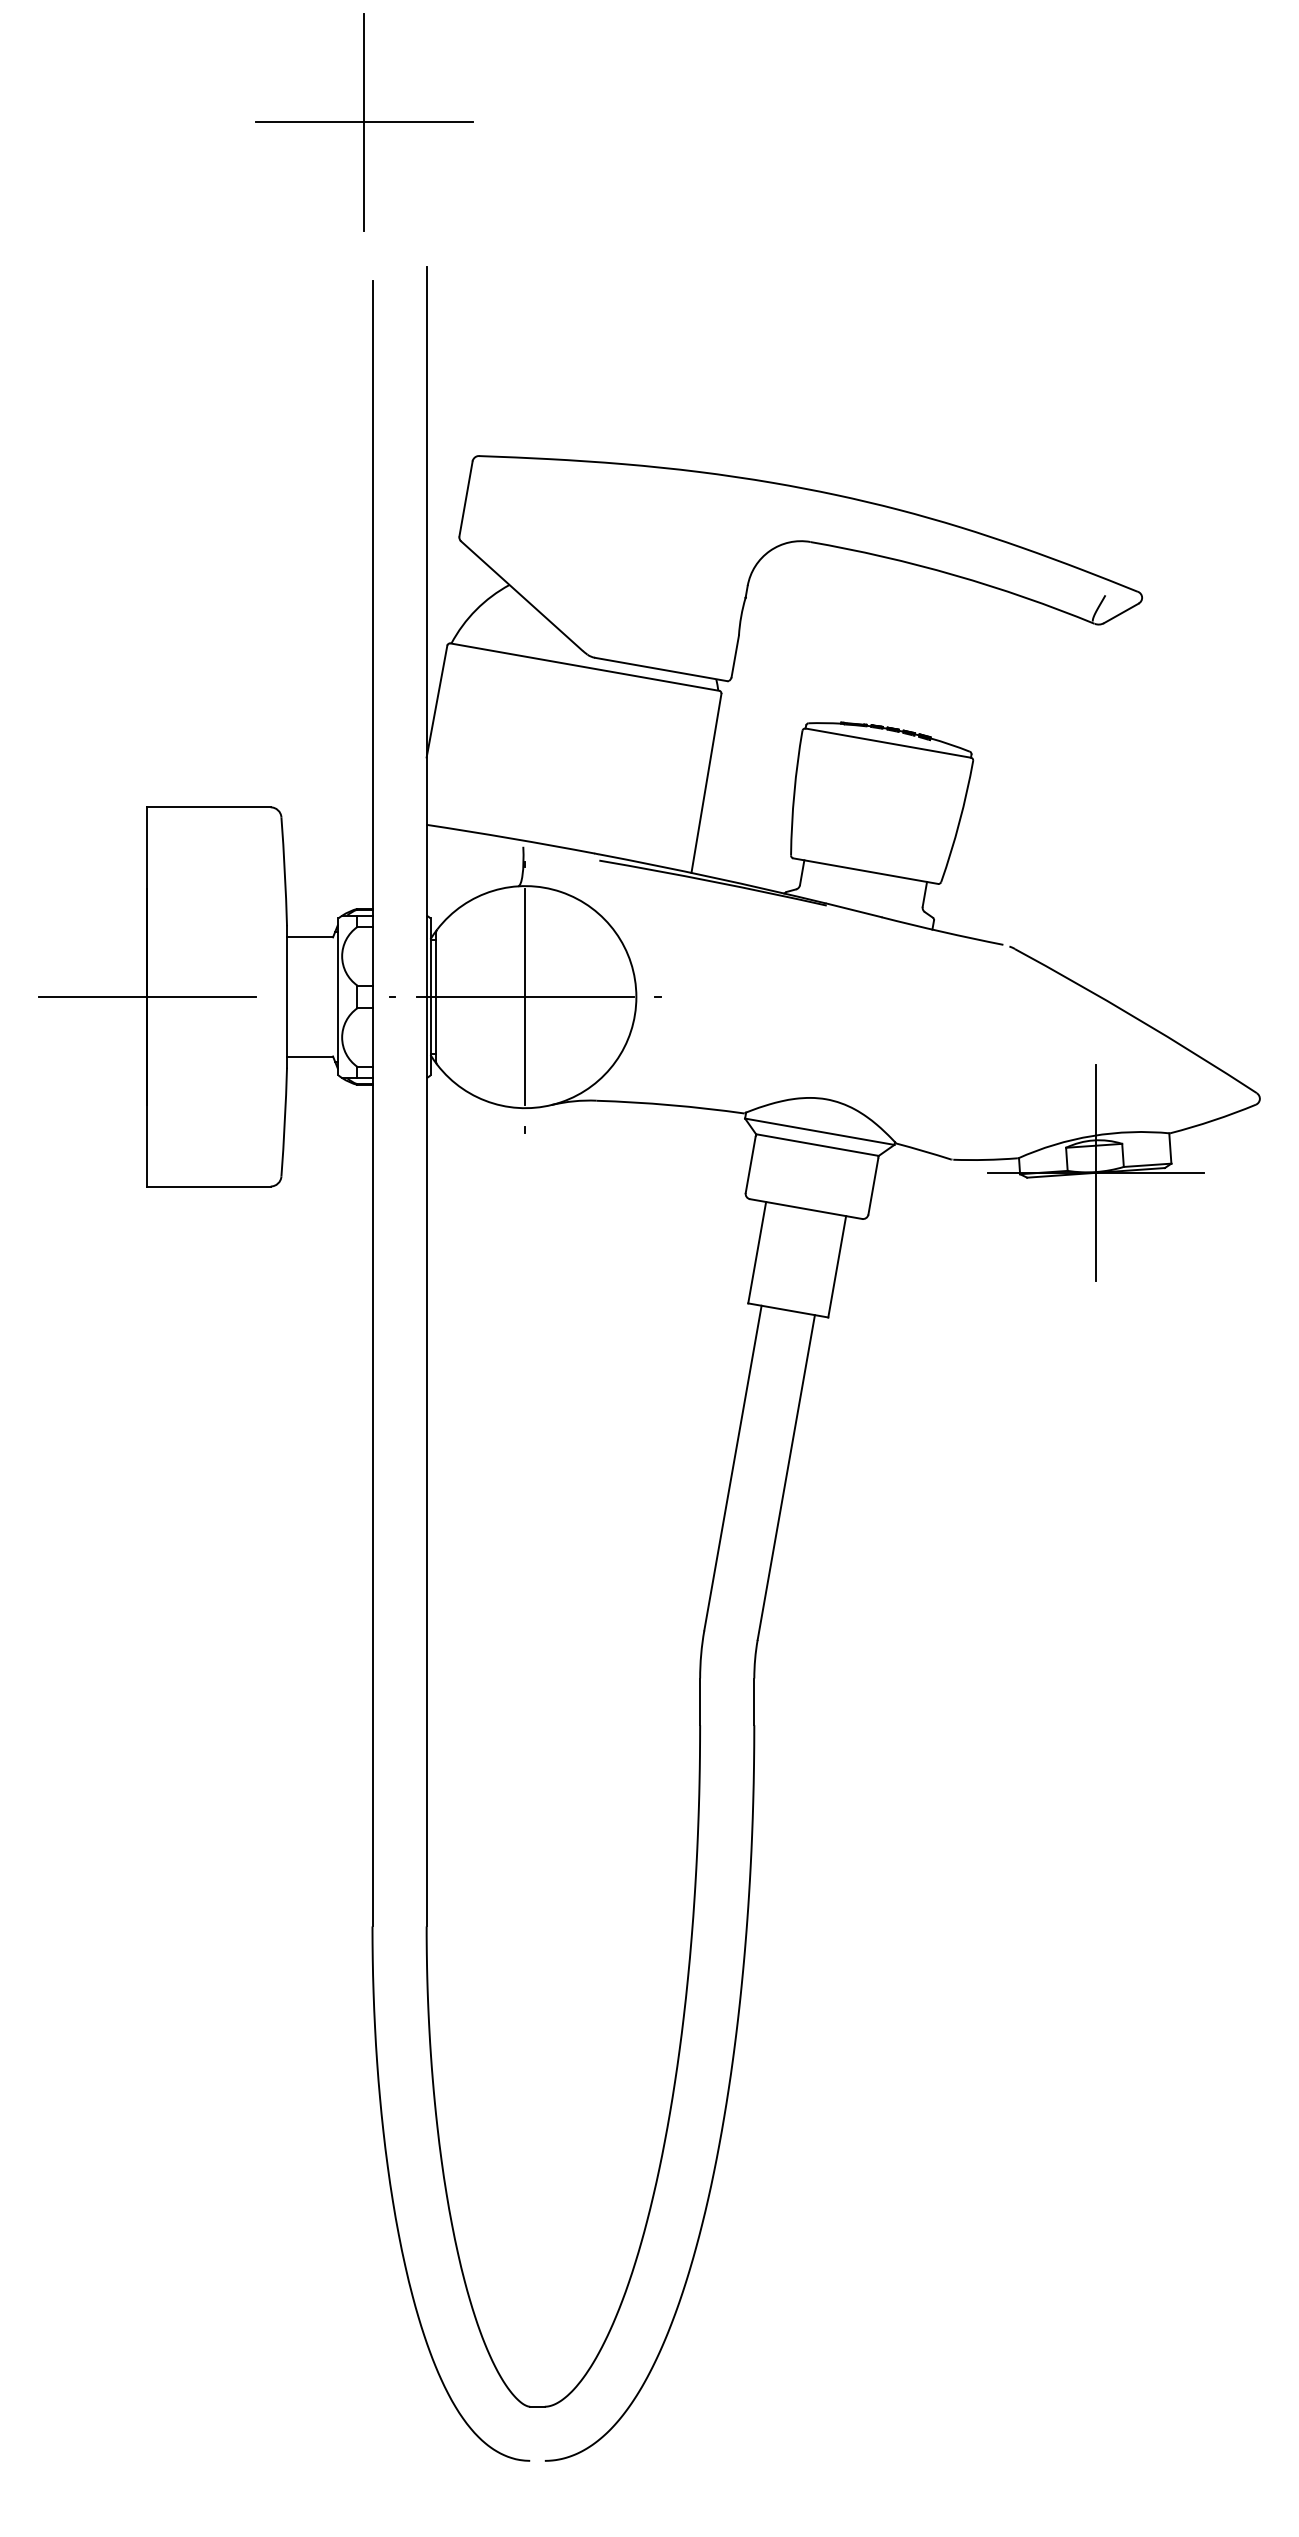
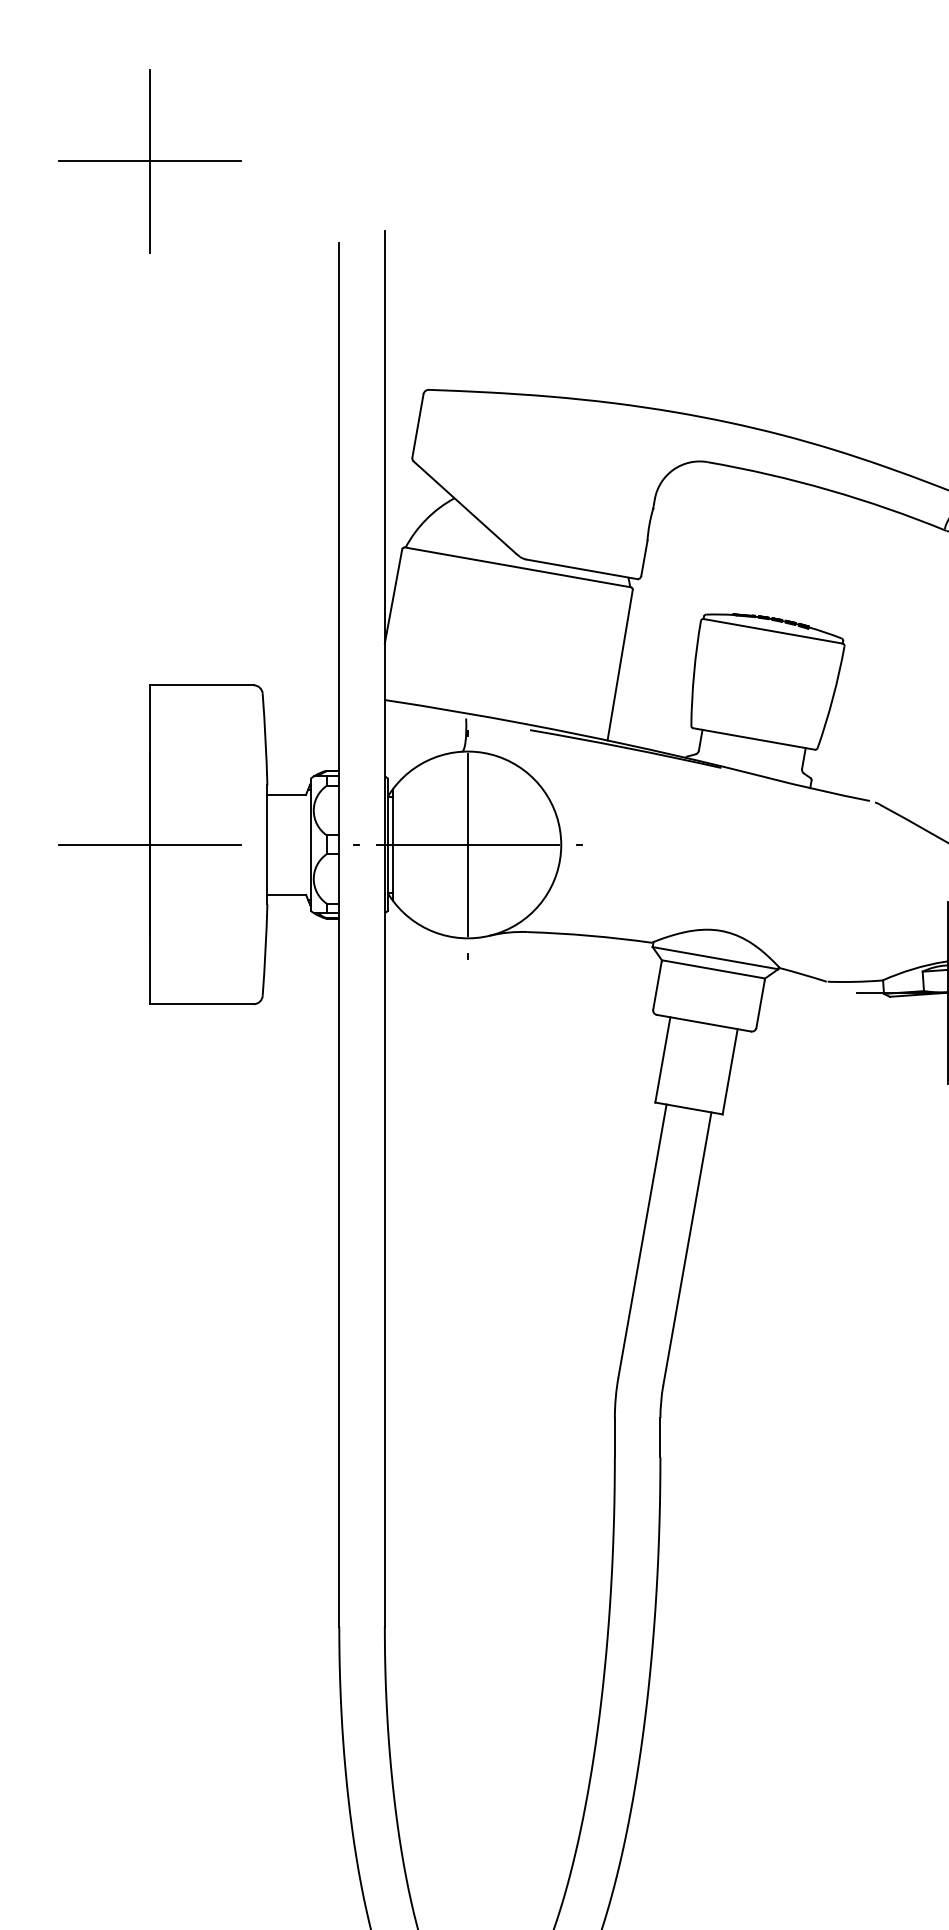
part: (364, 122) -> (150, 161), moved

